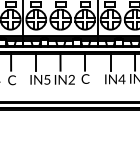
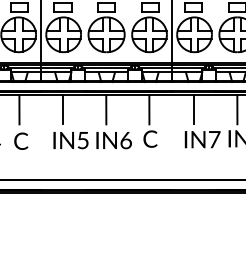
text: (71, 79) -> (125, 139), IN2 -> IN6
text: (121, 79) -> (213, 139), IN4 -> IN7

